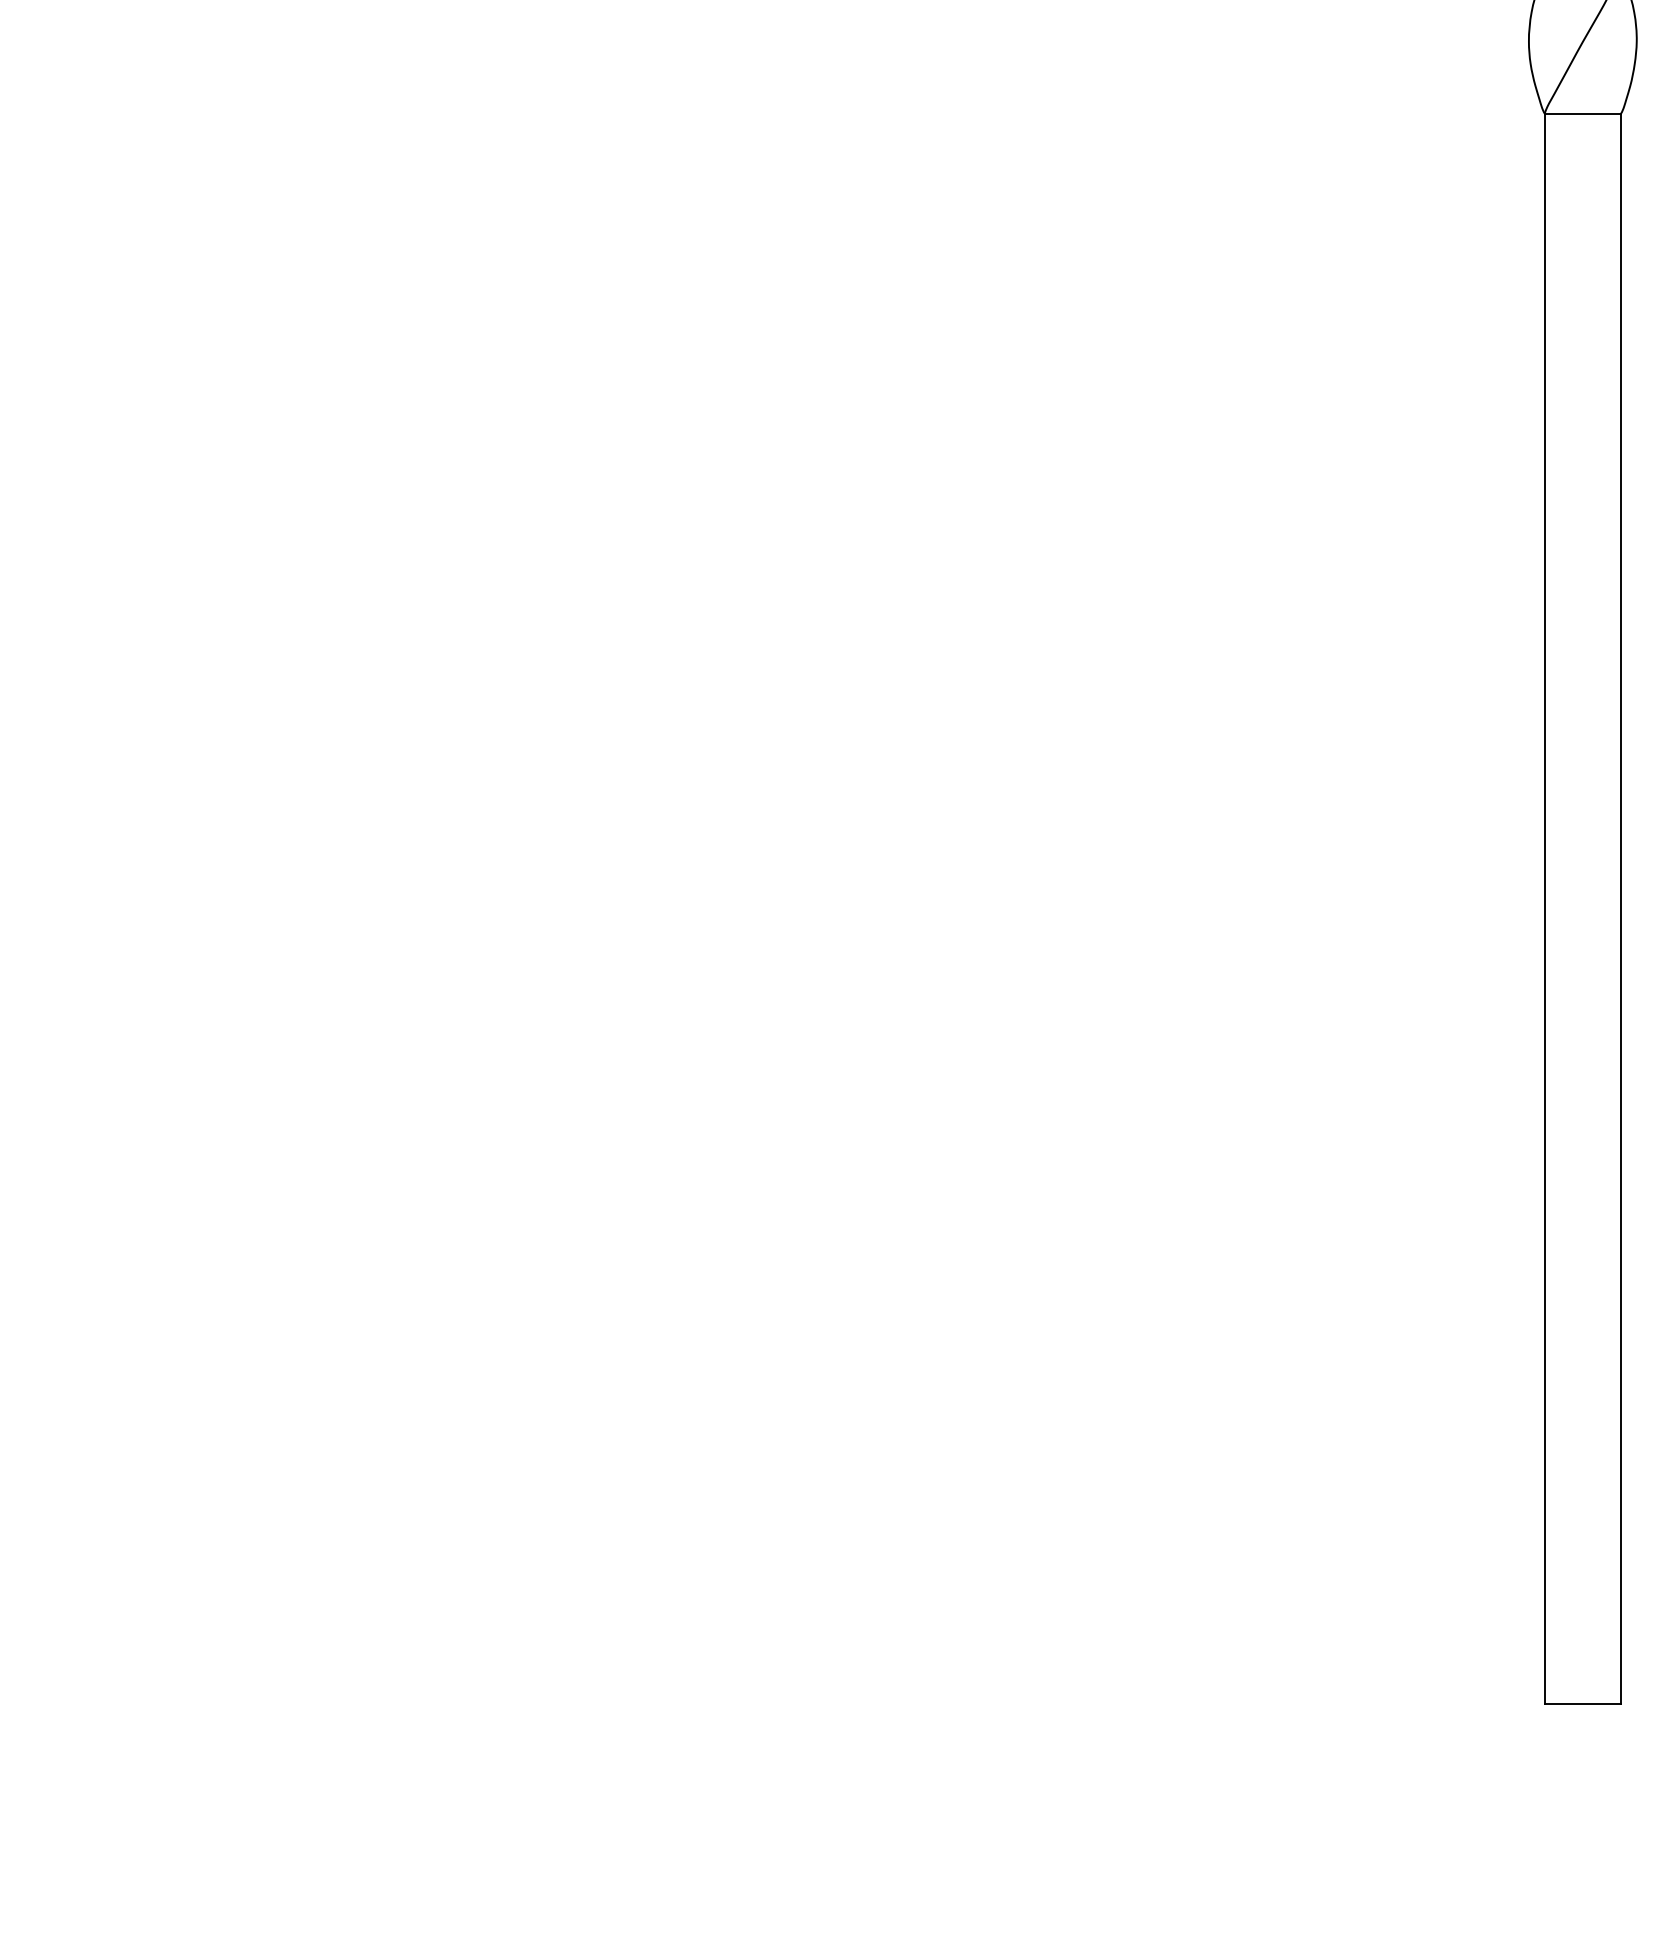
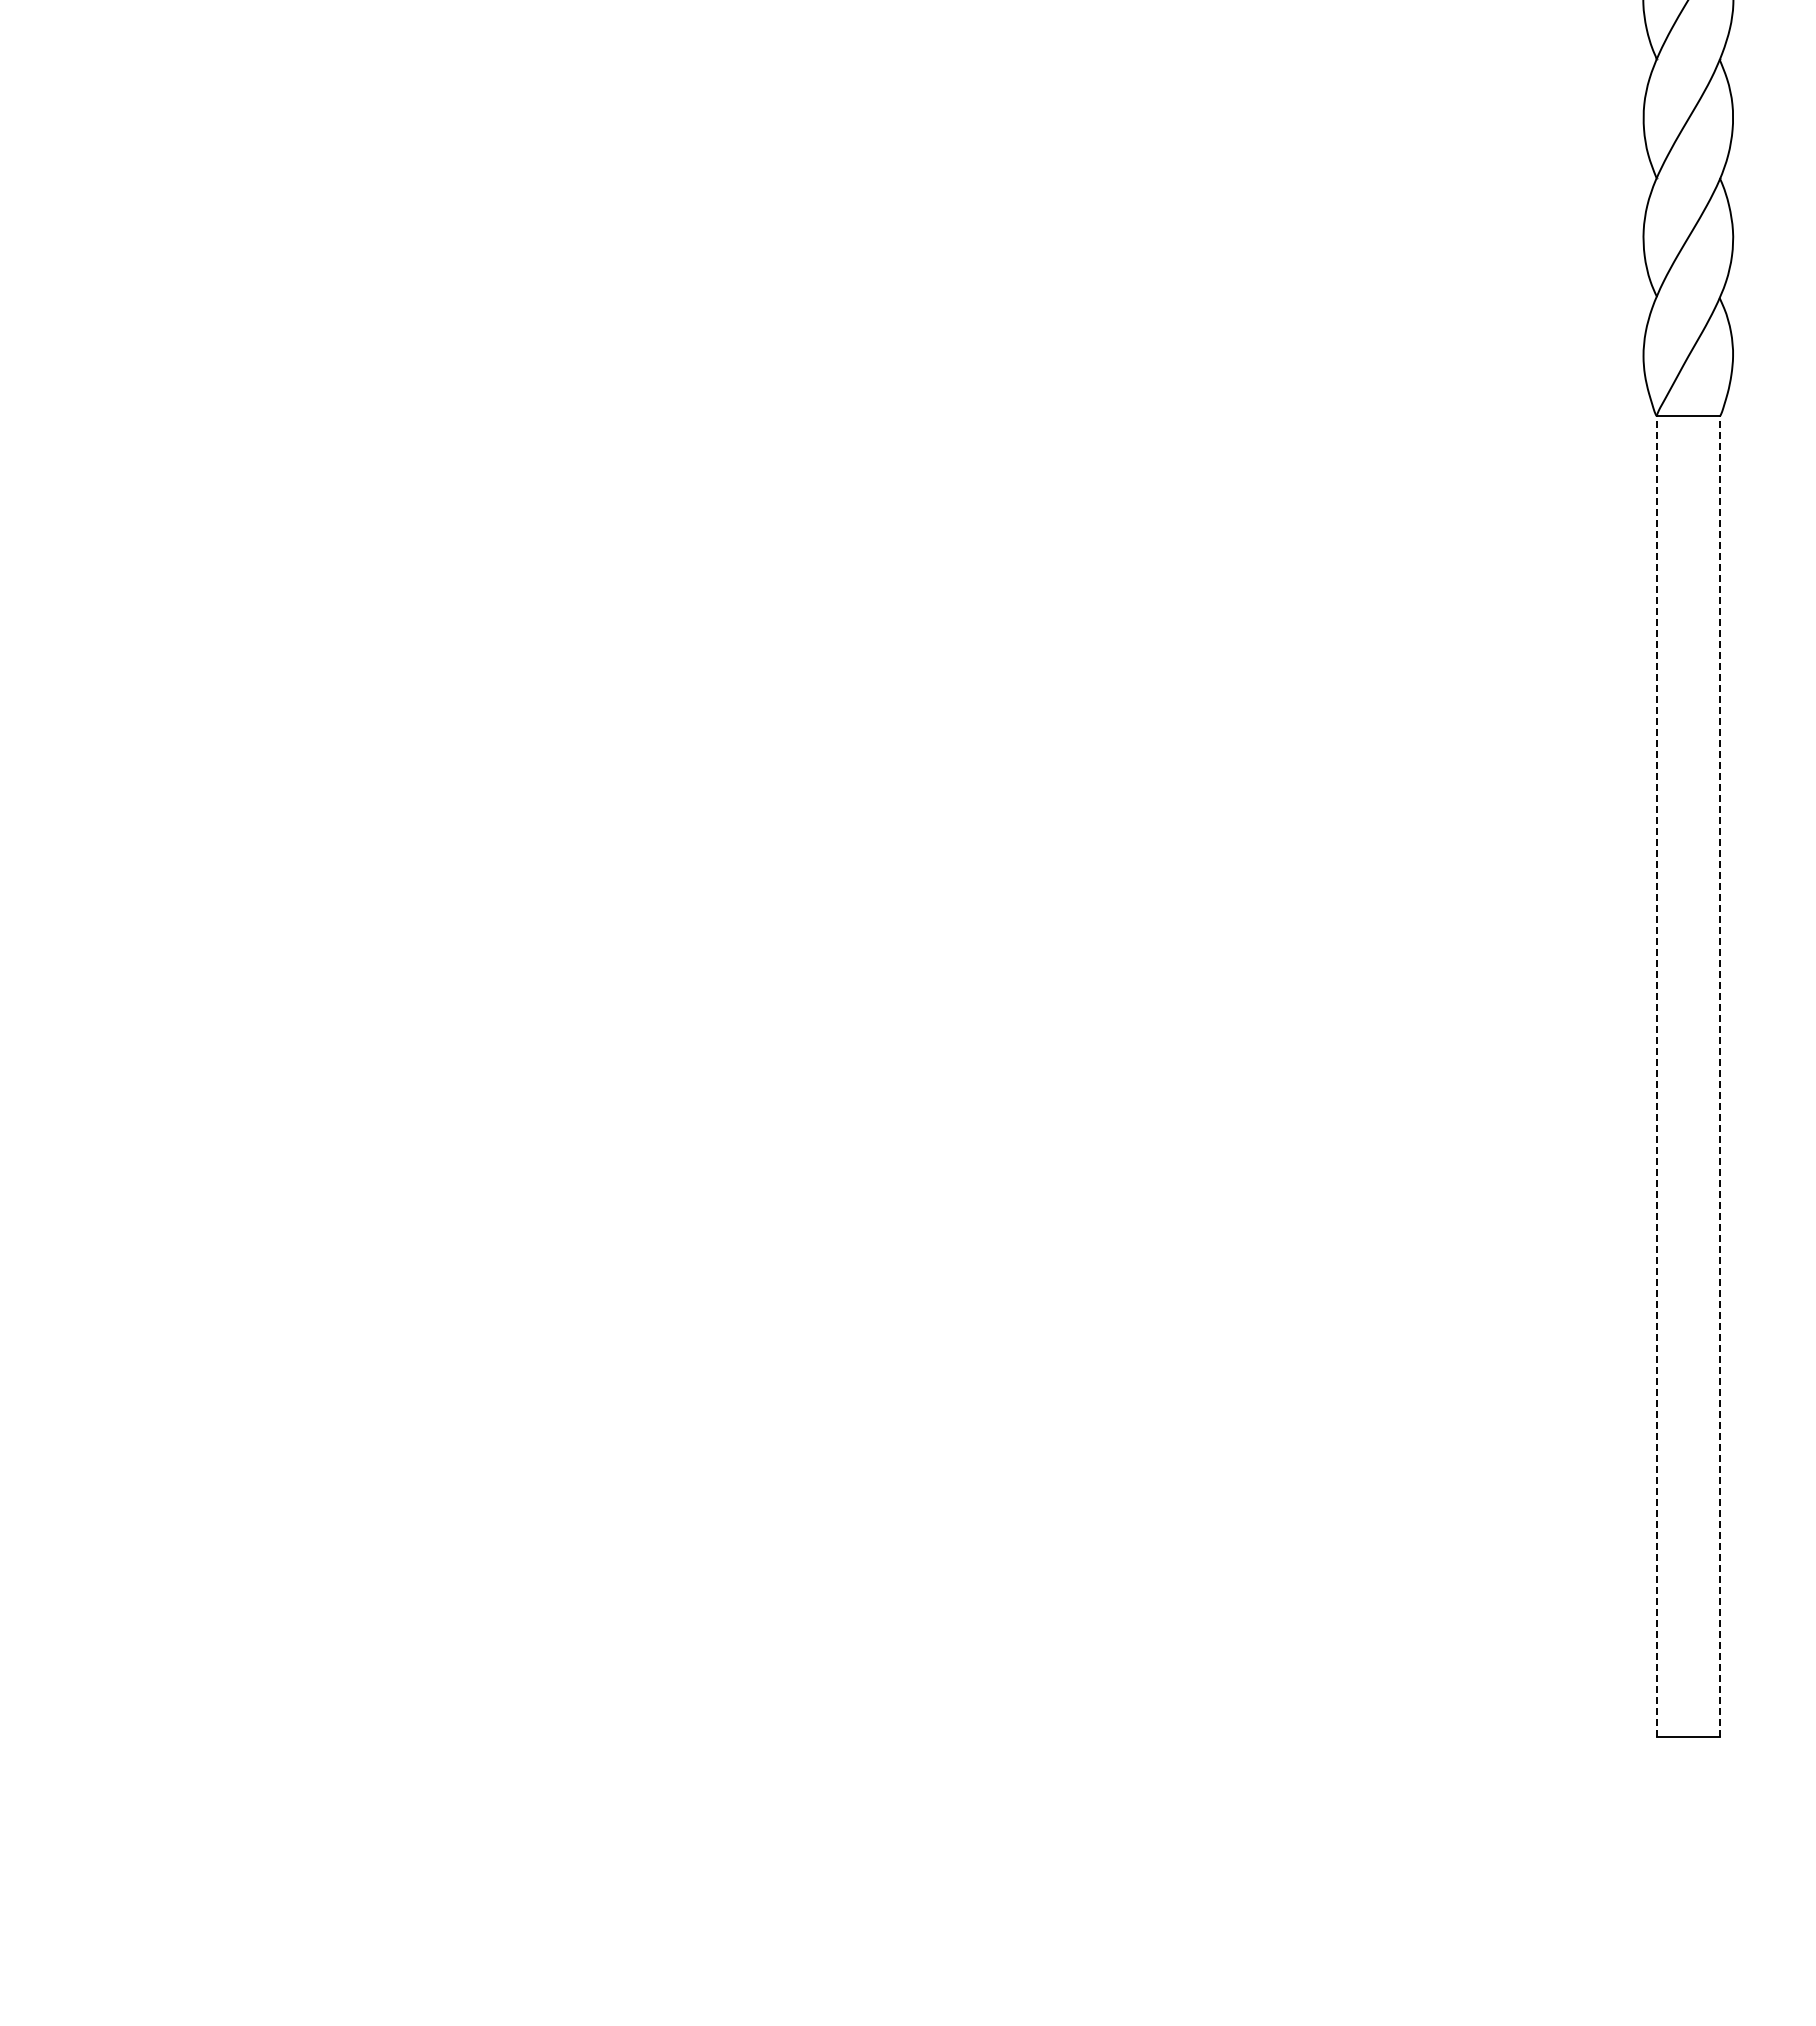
line: (1544, 908) -> (1656, 1076), solid -> dashed
line: (1621, 908) -> (1720, 1076), solid -> dashed

